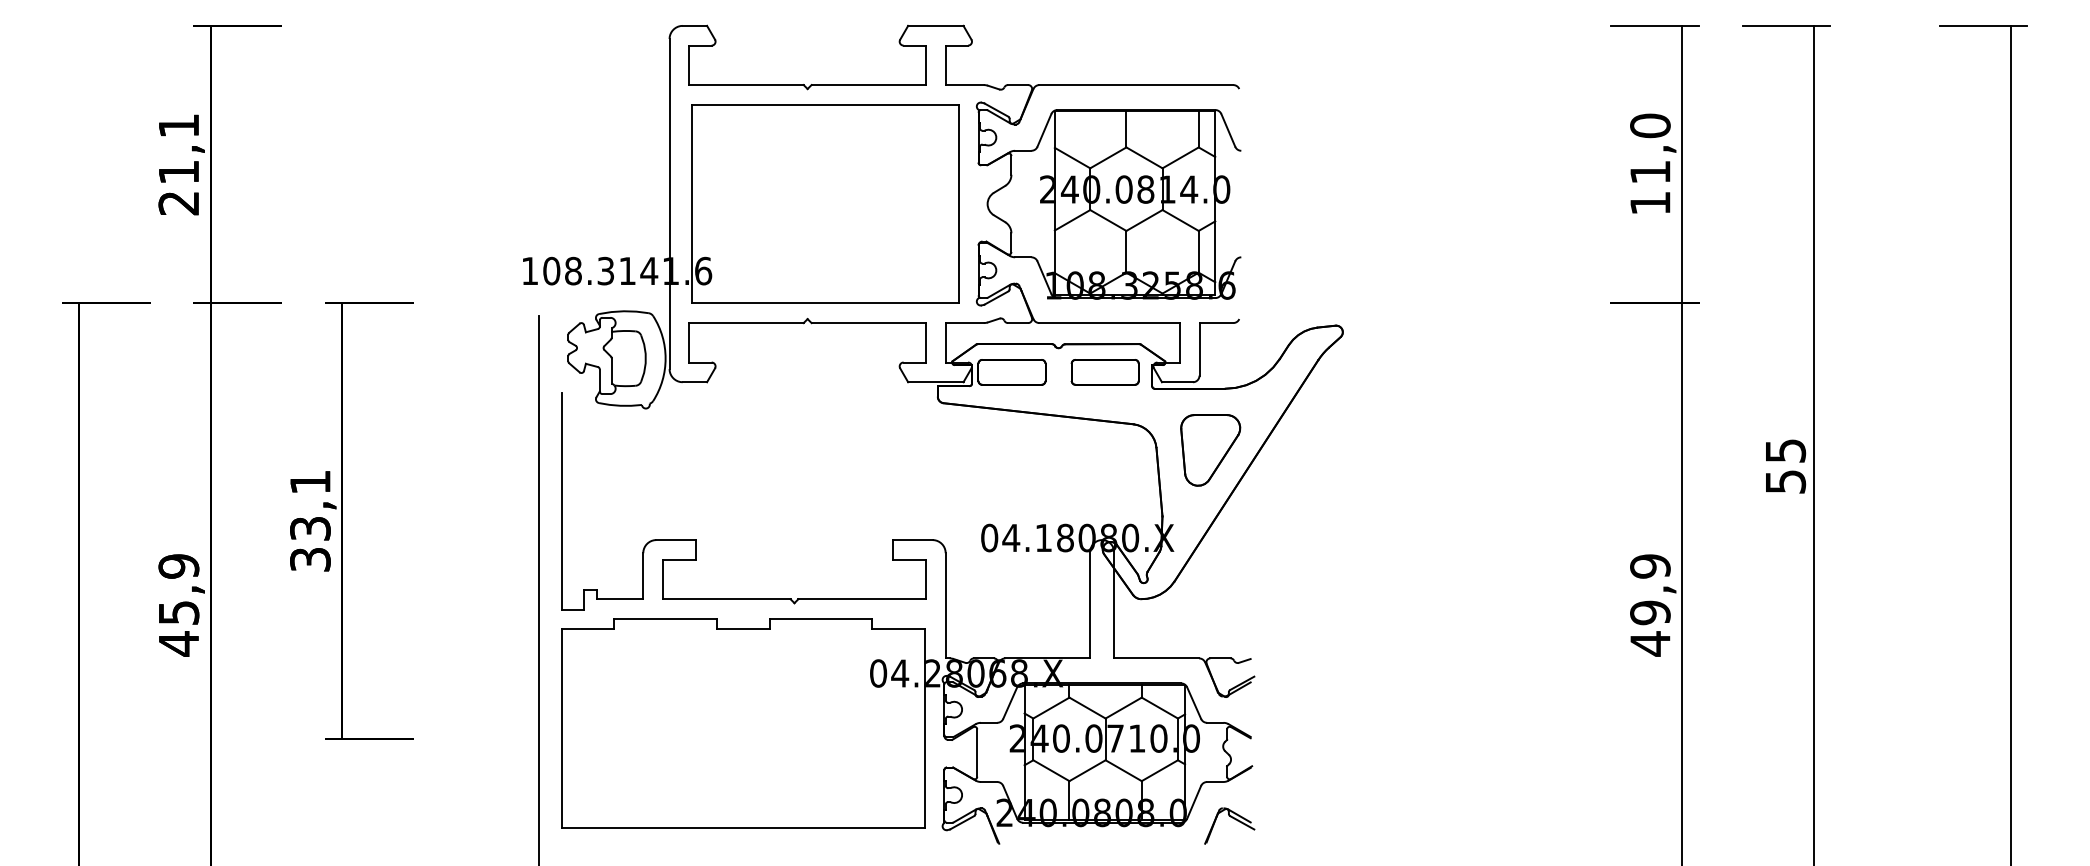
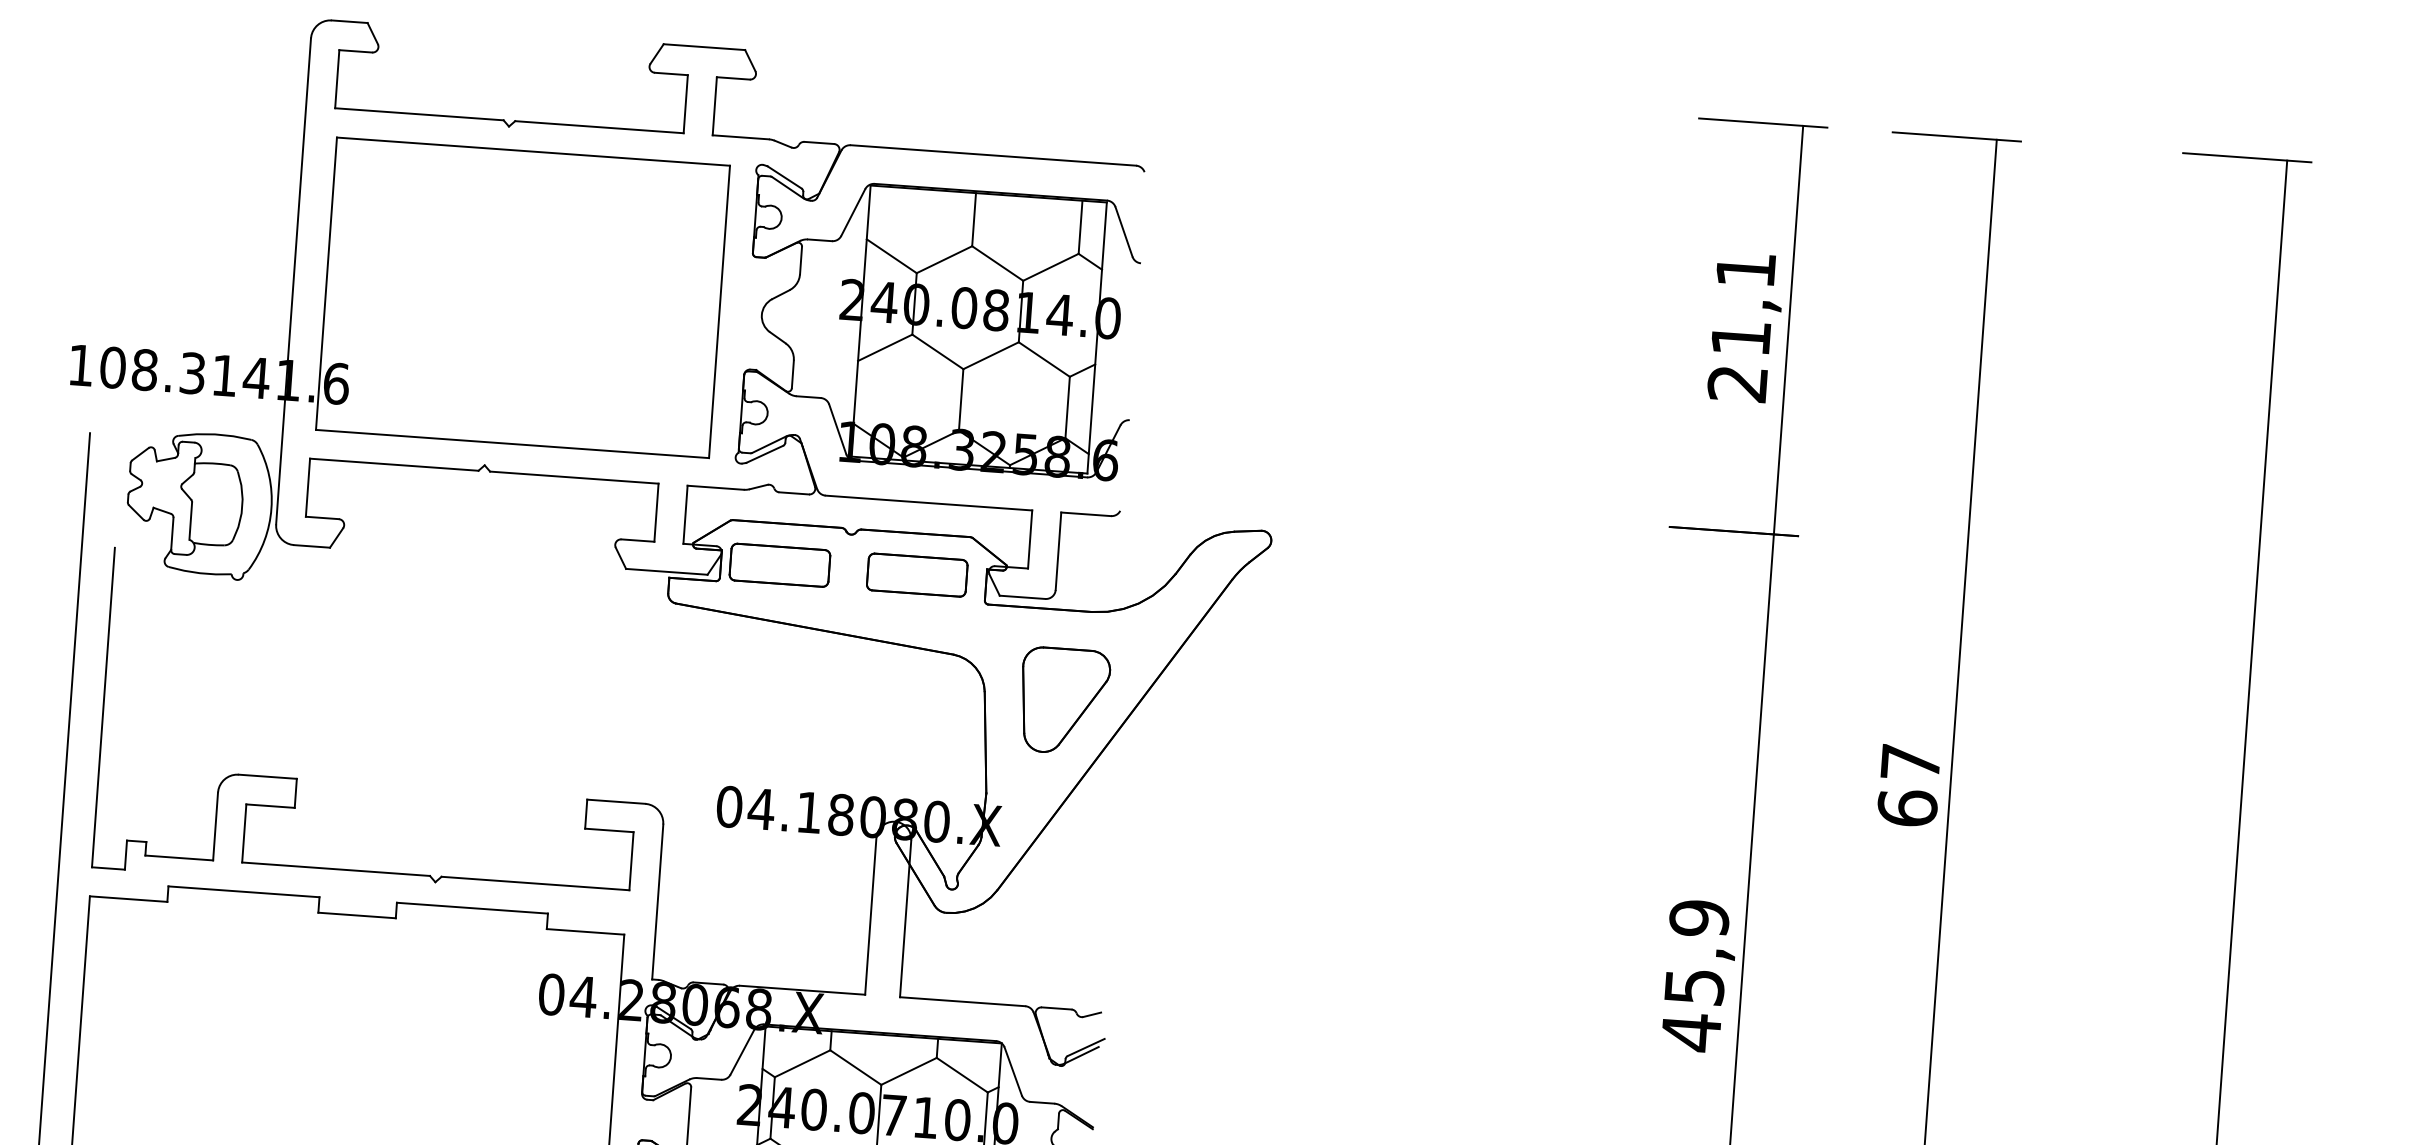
text: (1650, 164) -> (1742, 326), 11,0 -> 21,1
text: (1785, 466) -> (1908, 785), 55 -> 67
text: (1650, 612) -> (1694, 986), 49,9 -> 45,9

